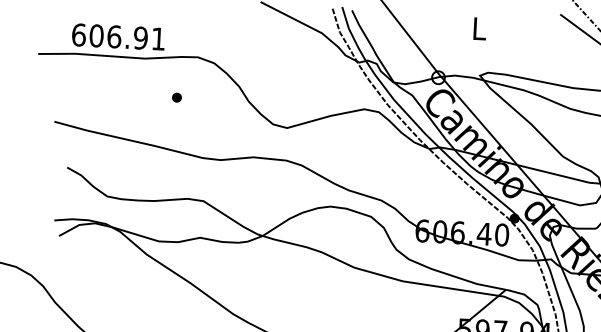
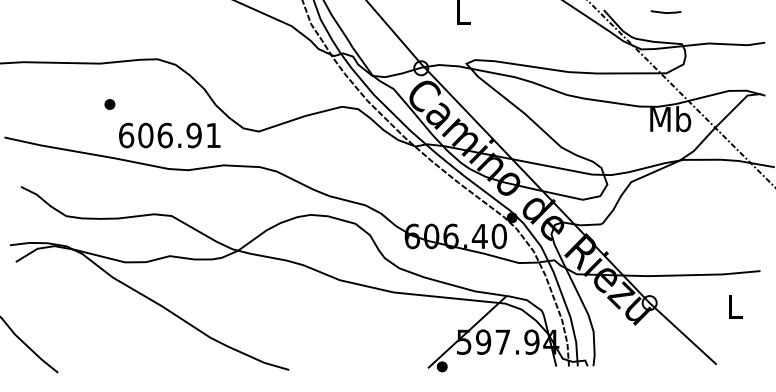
text: (118, 36) -> (169, 135), moved
part: (176, 97) -> (109, 104), moved

